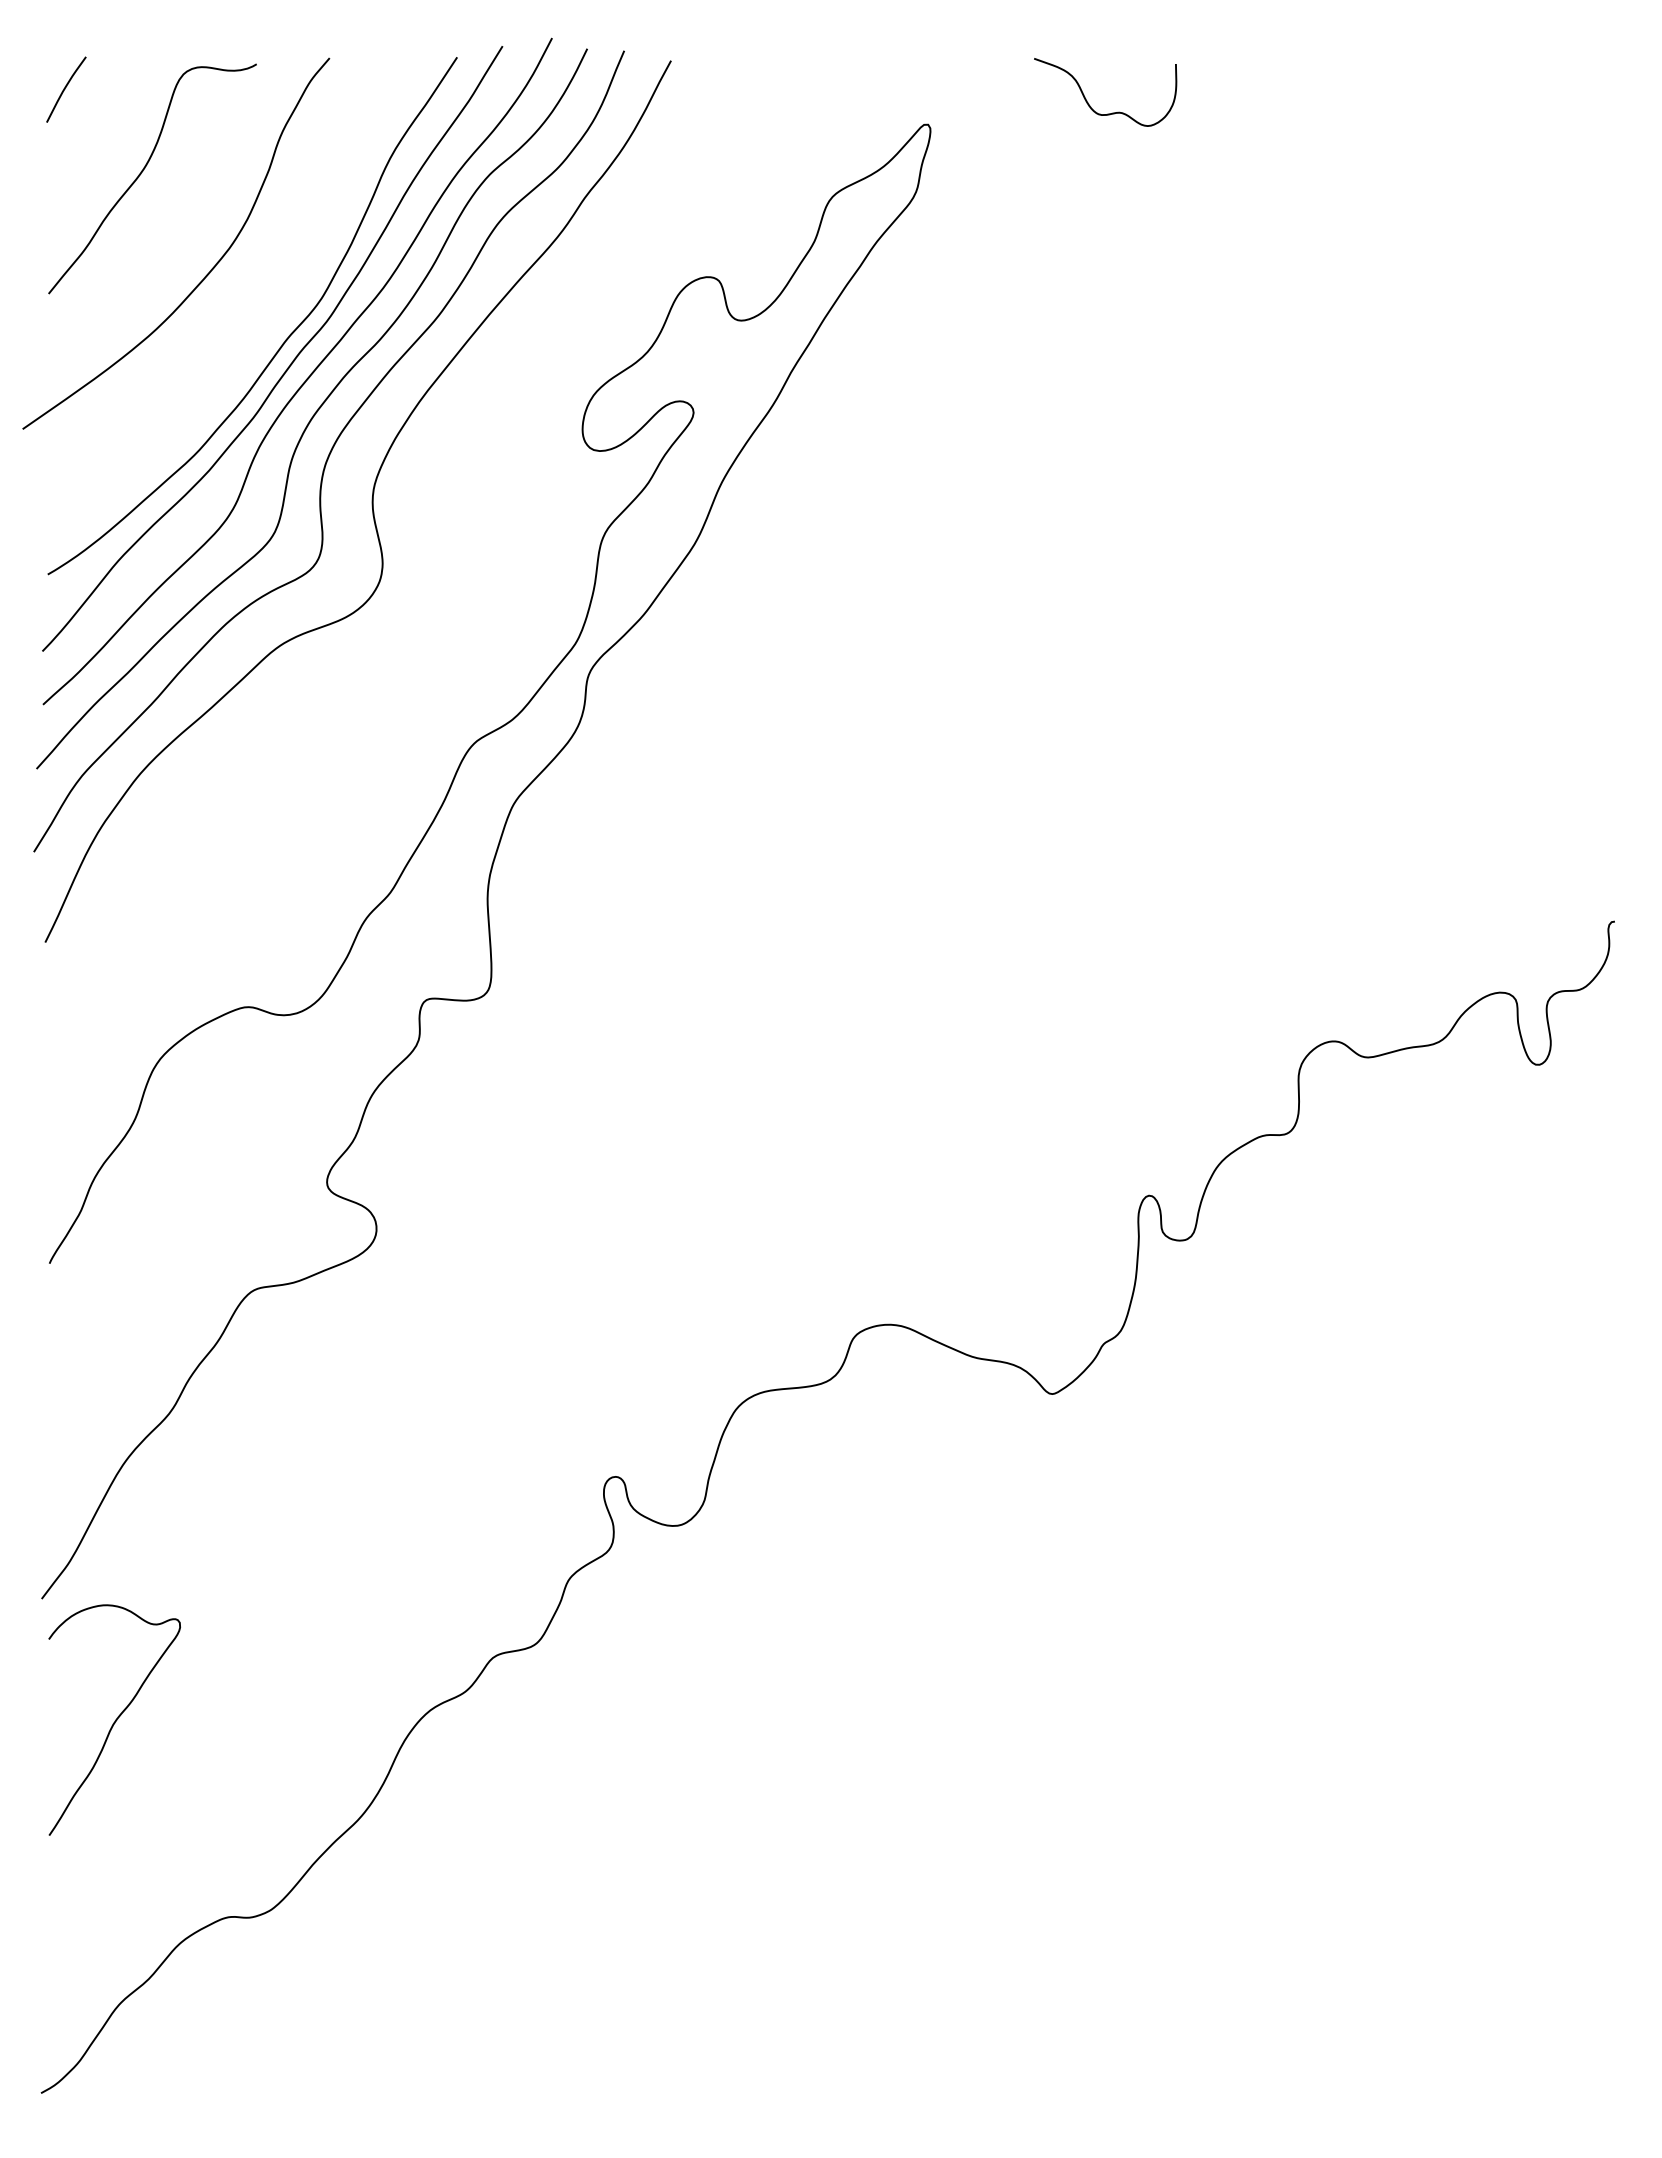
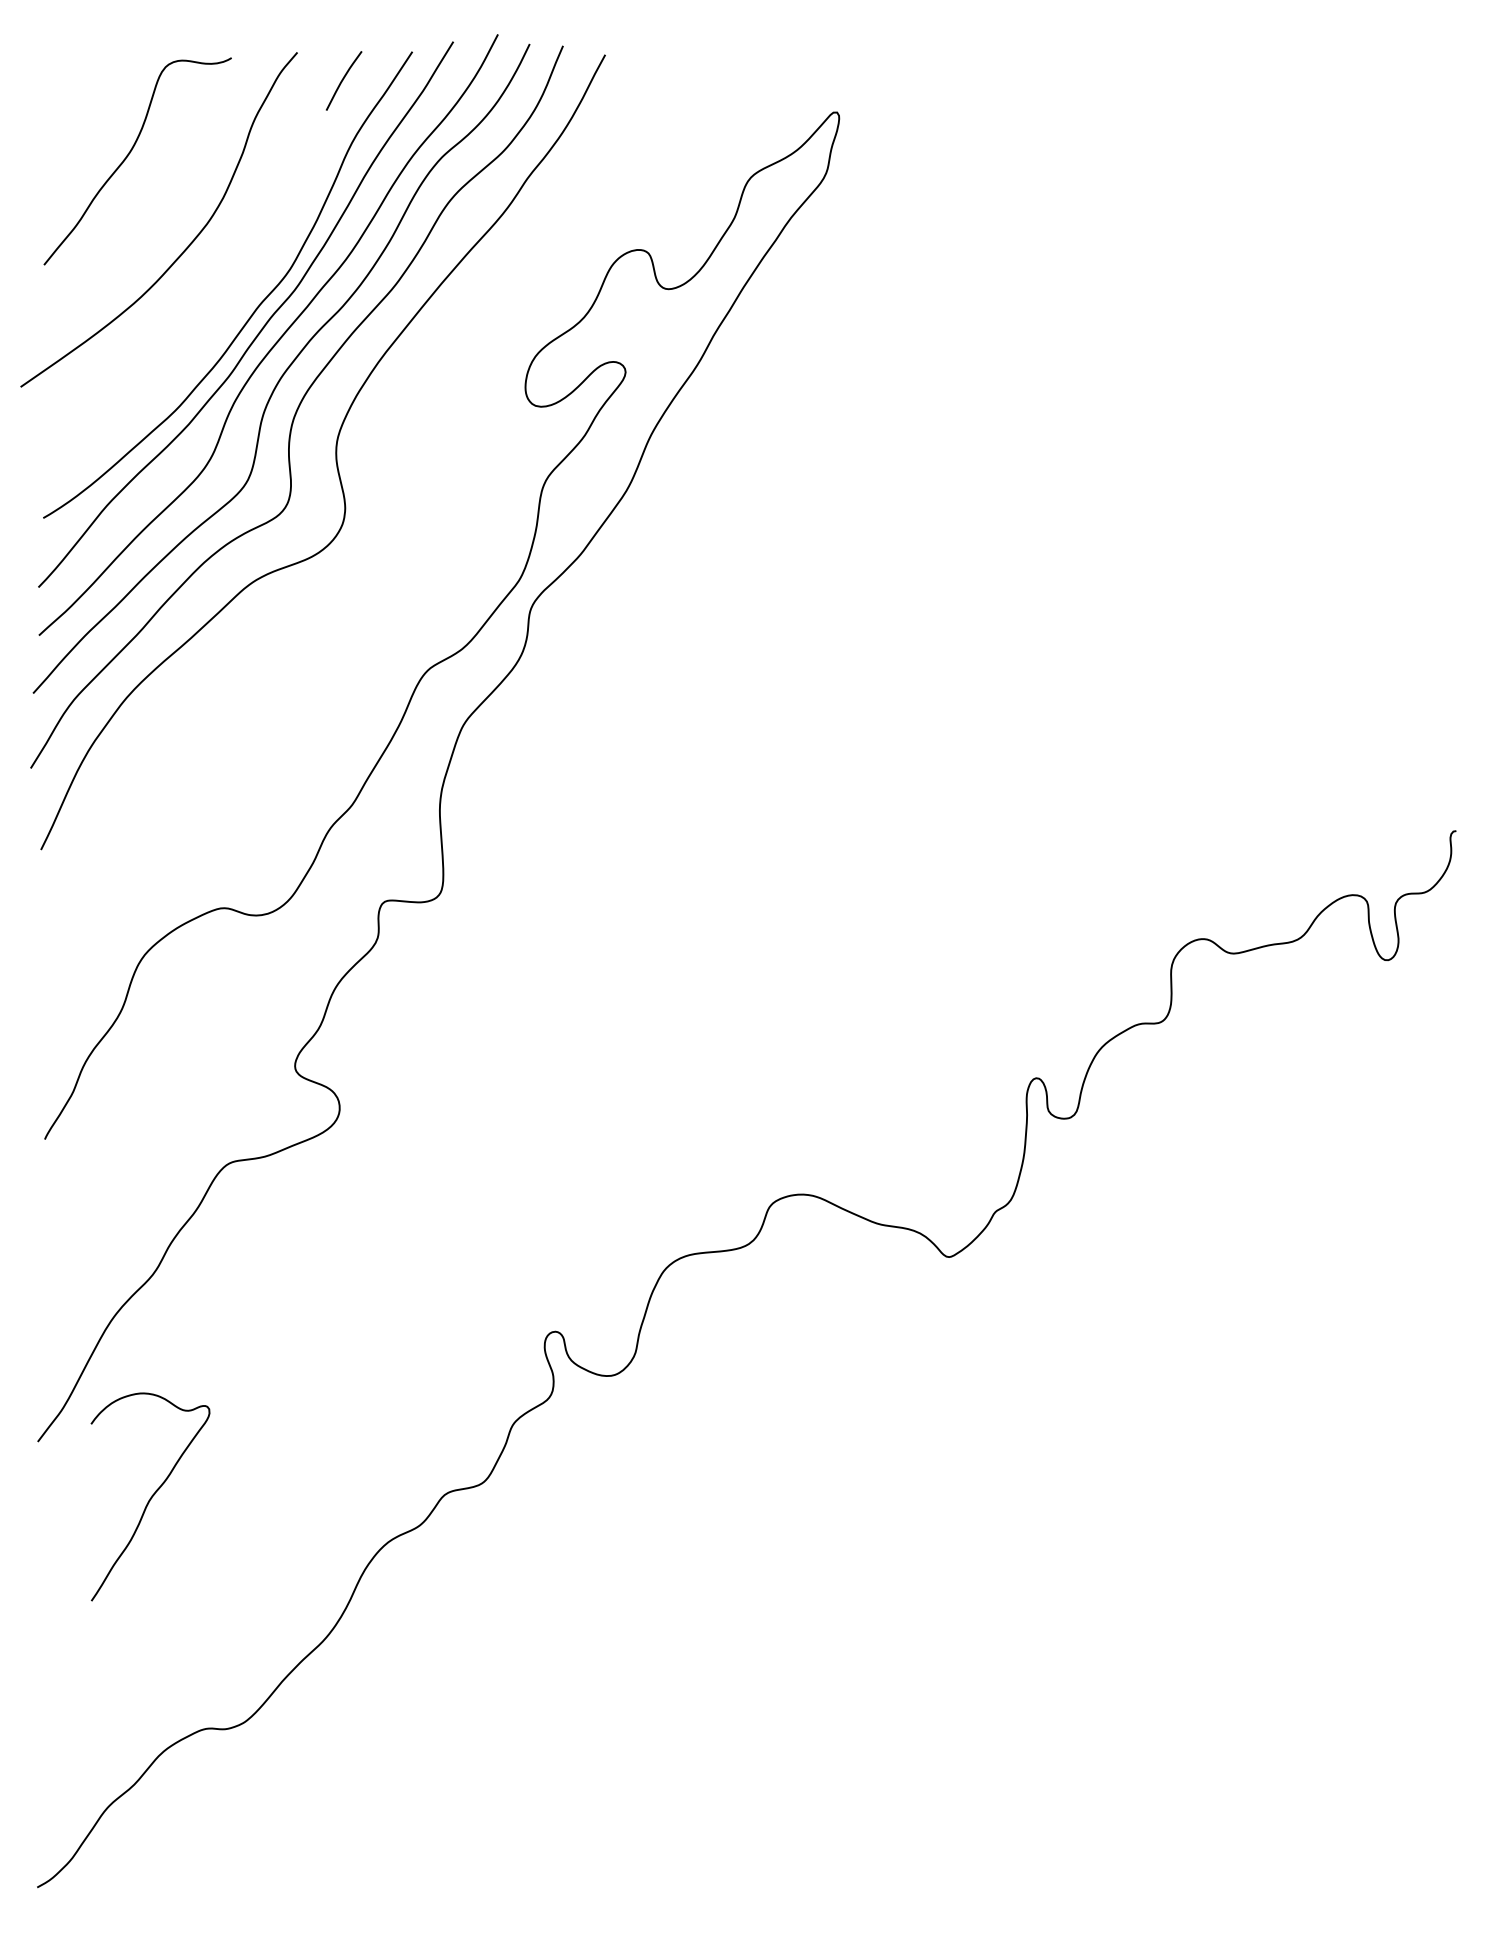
curve: (65, 89) -> (343, 80), moved
curve: (1087, 100) -> (980, 90), removed
curve: (115, 1719) -> (151, 1496), moved

